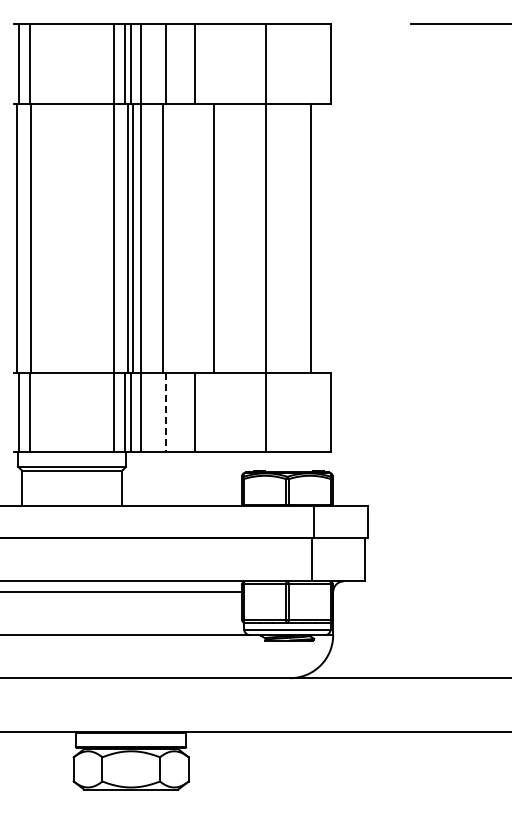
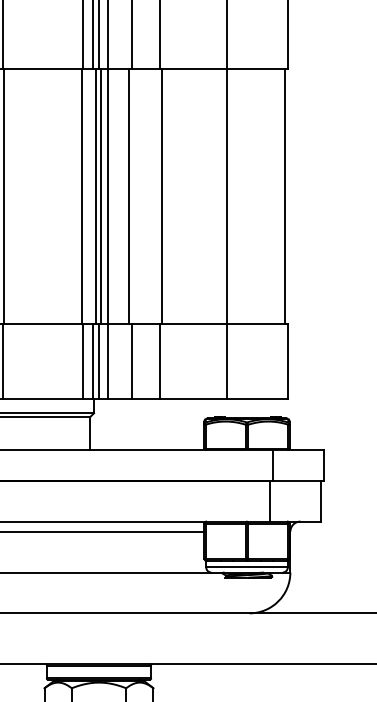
line: (214, 237) -> (162, 195), moved
line: (310, 237) -> (284, 195), moved
line: (165, 412) -> (131, 361), dashed -> solid

